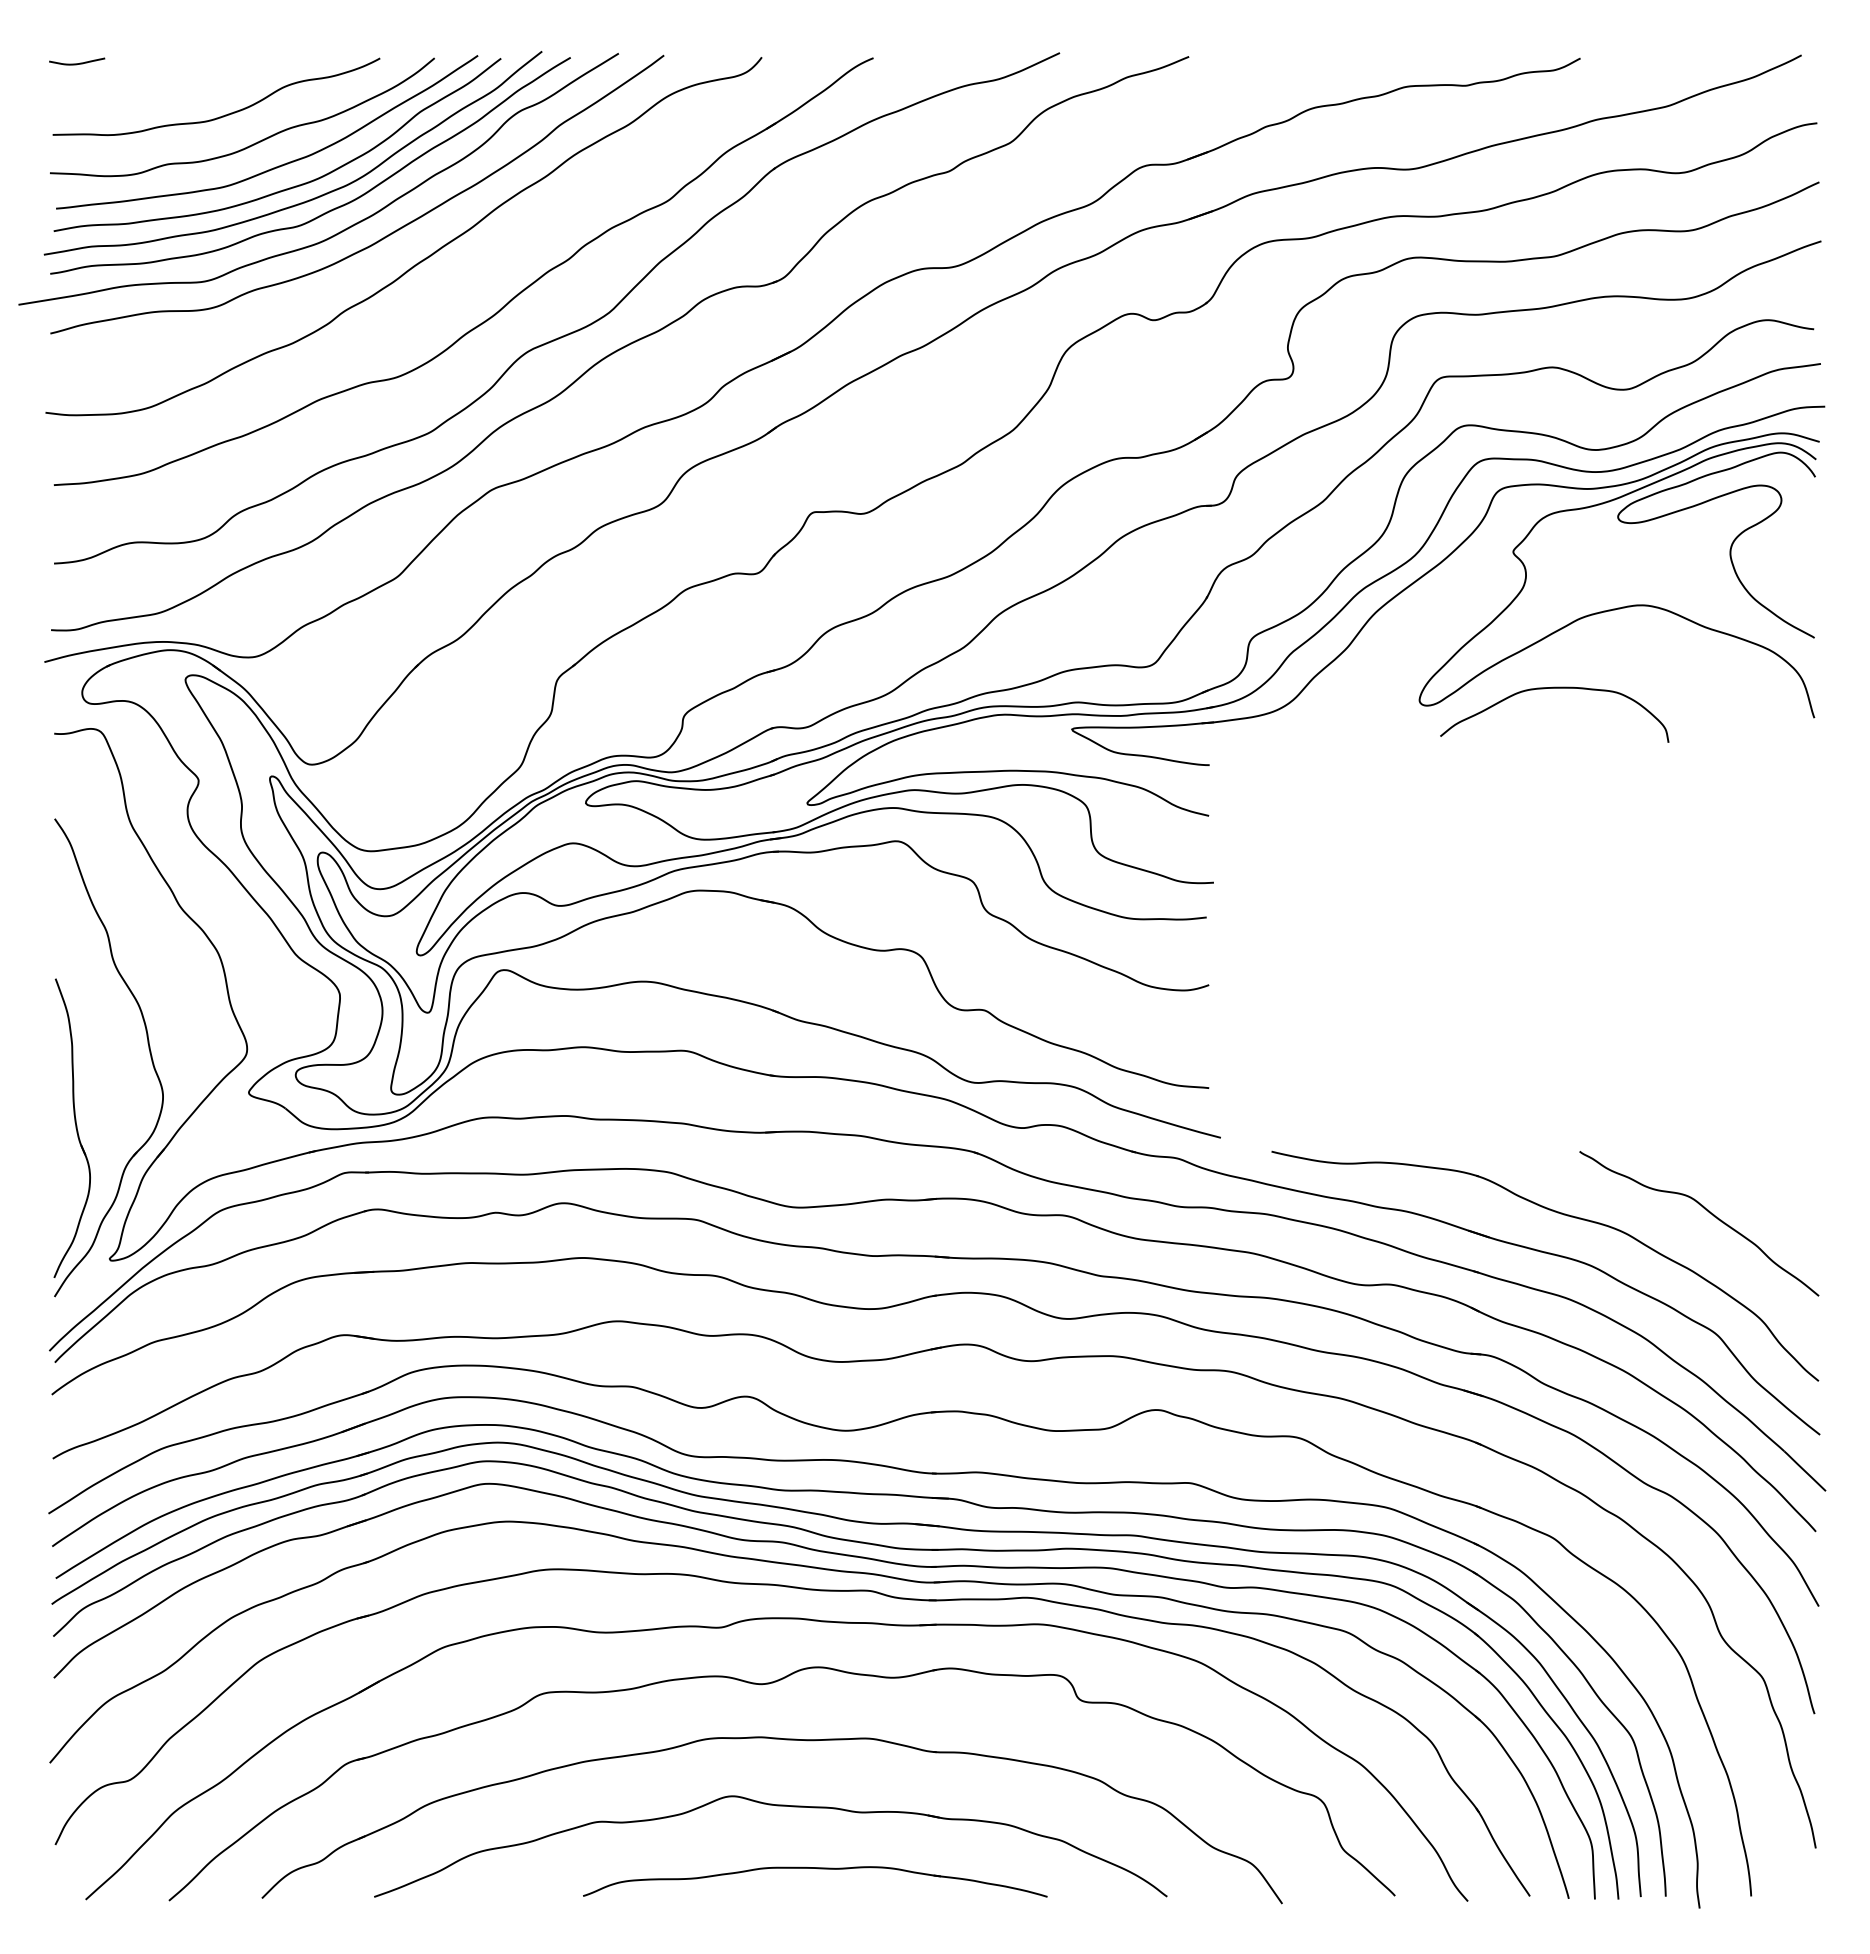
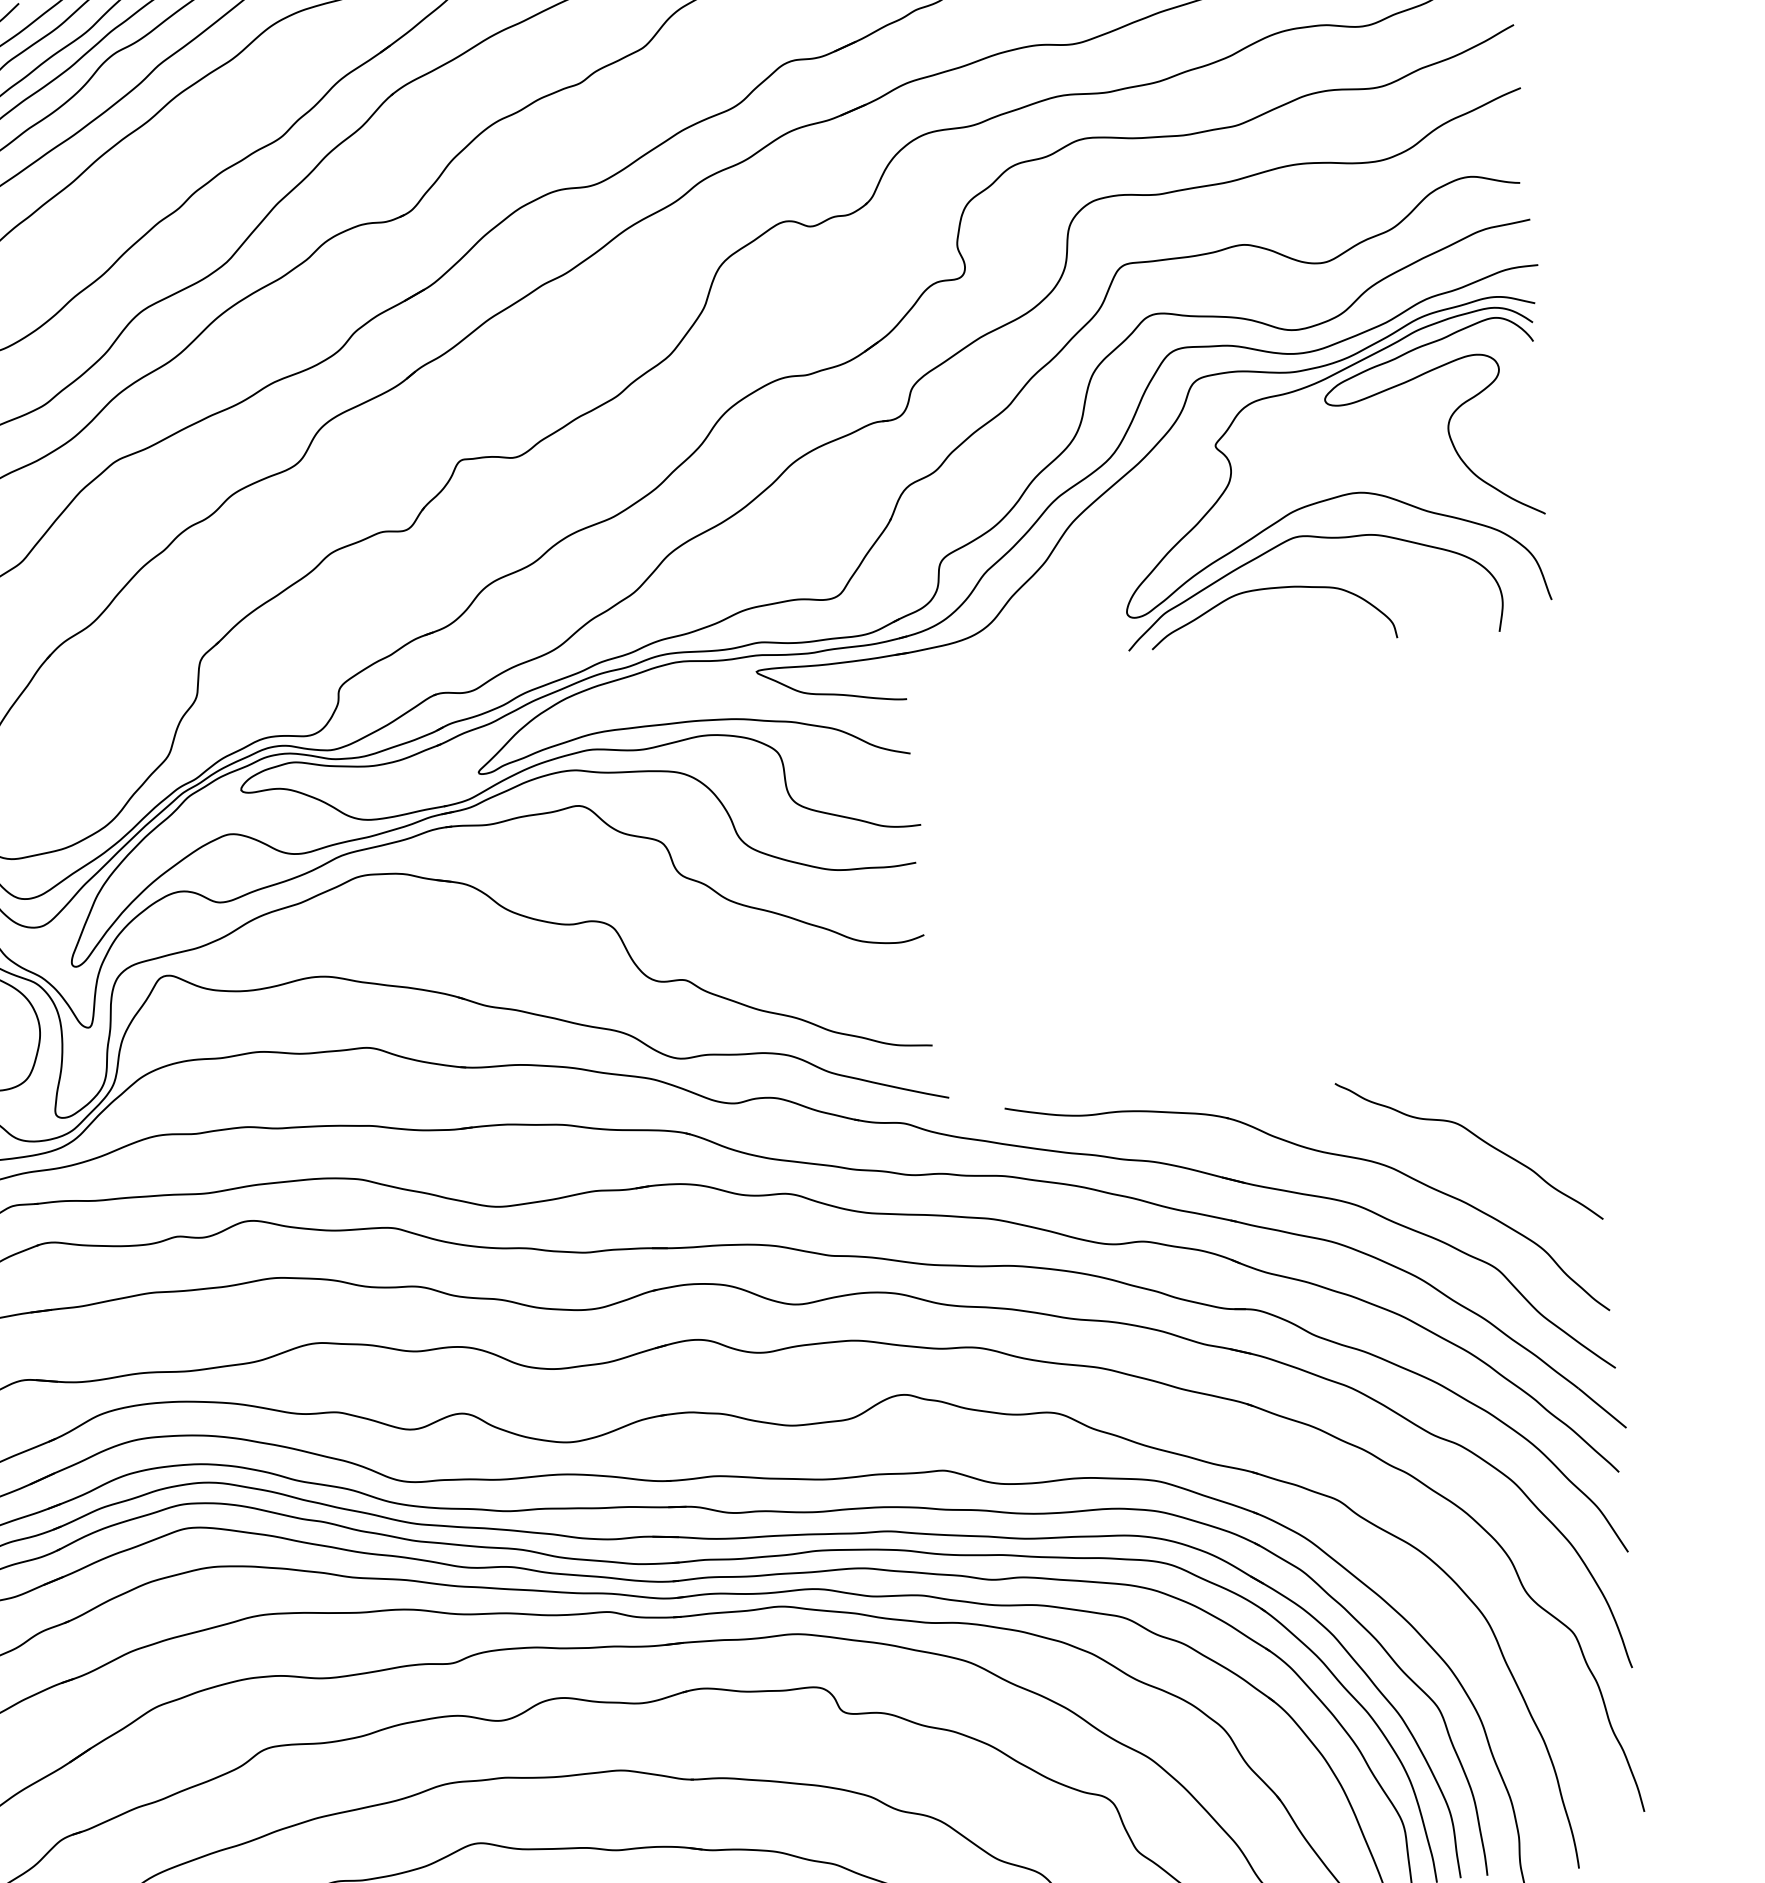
curve: (1600, 644) -> (1316, 538), added

